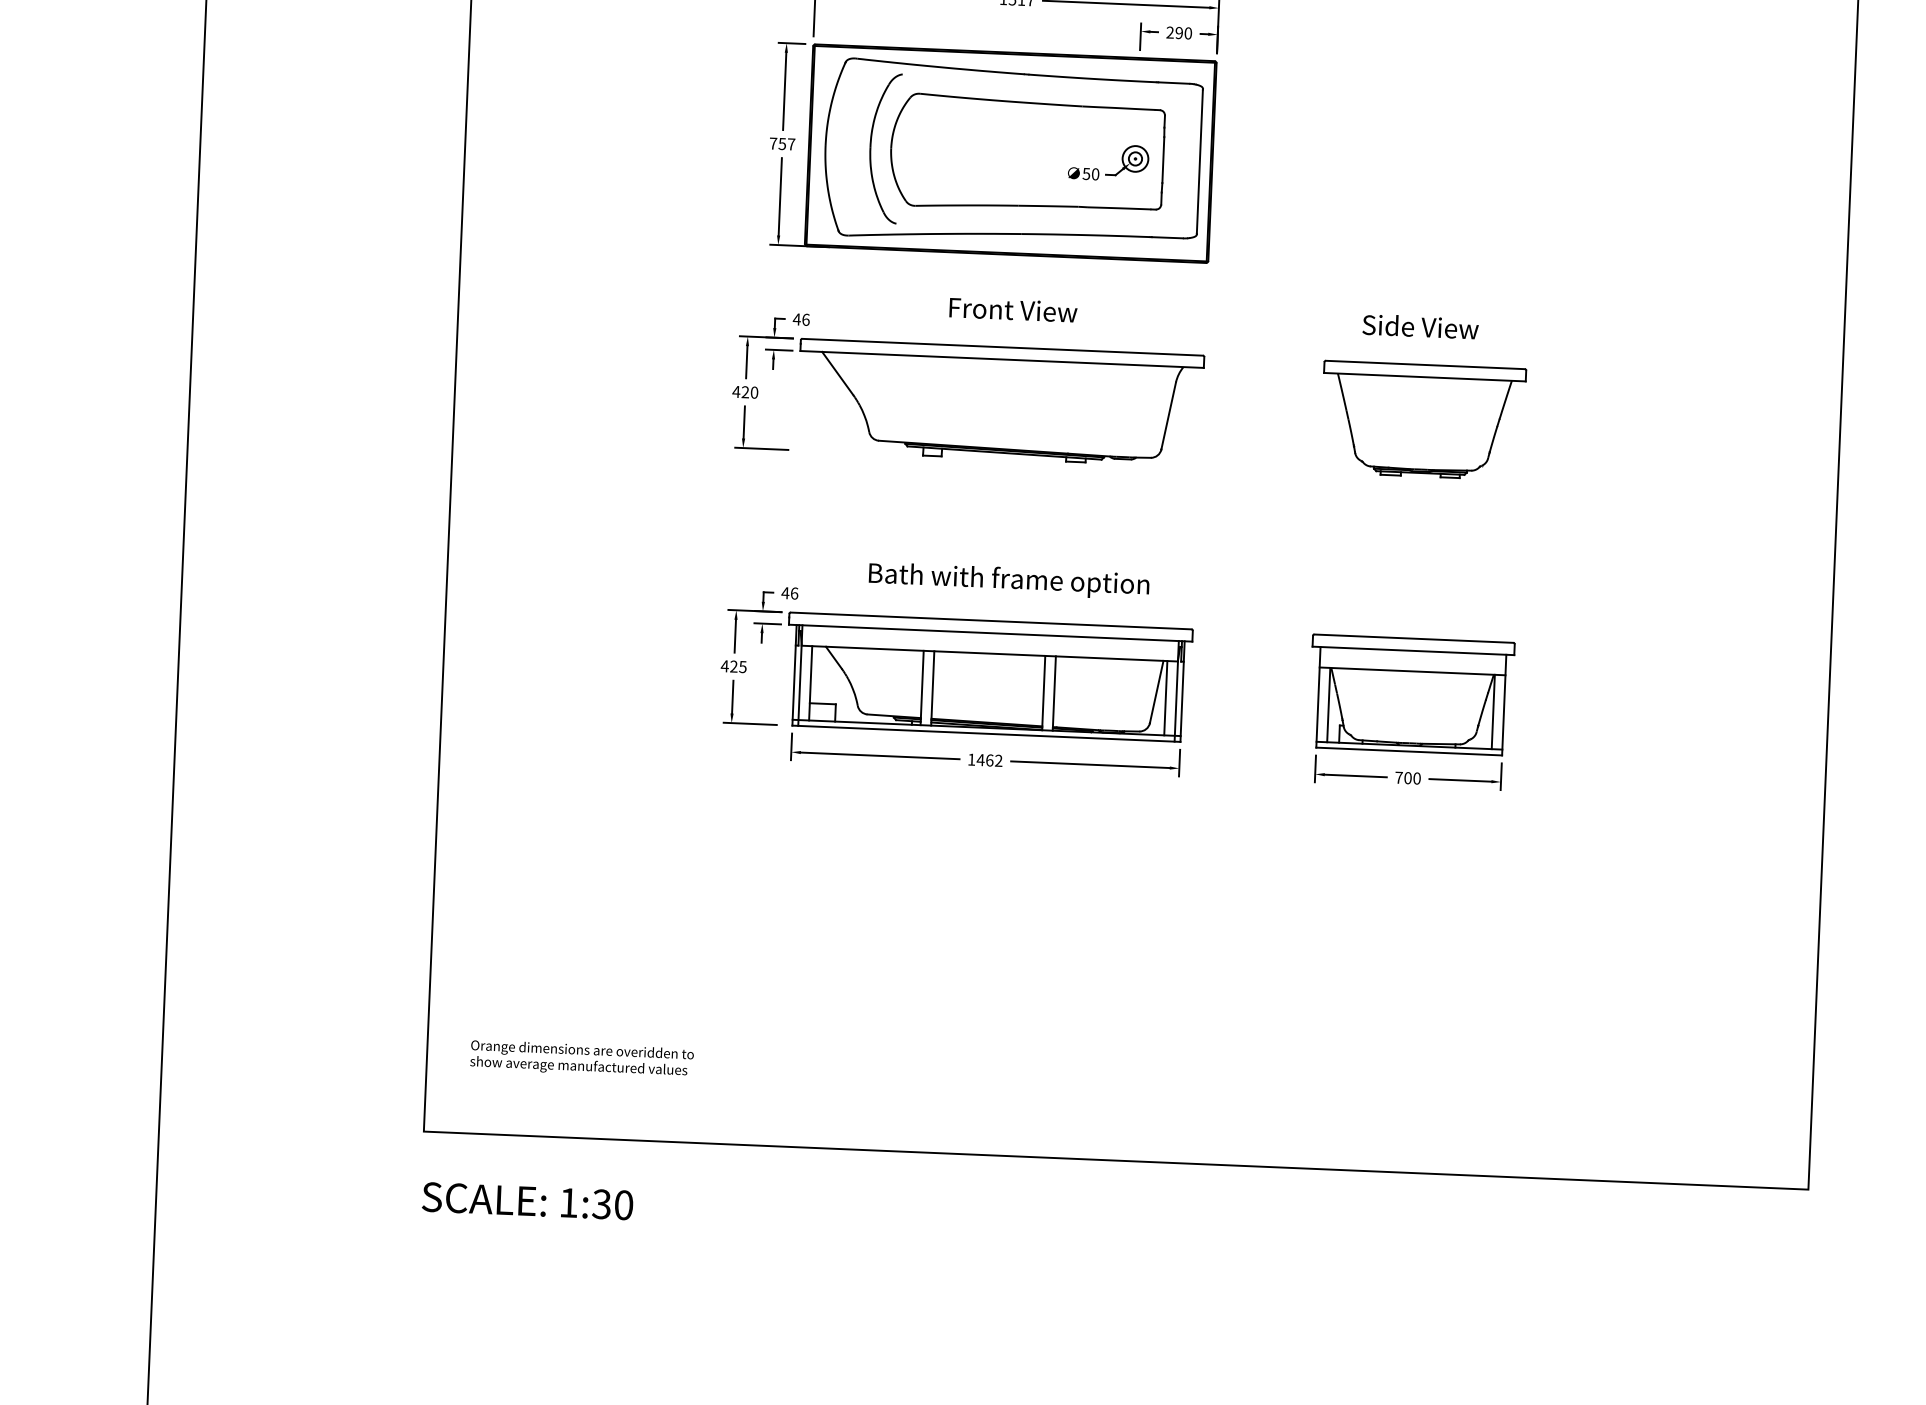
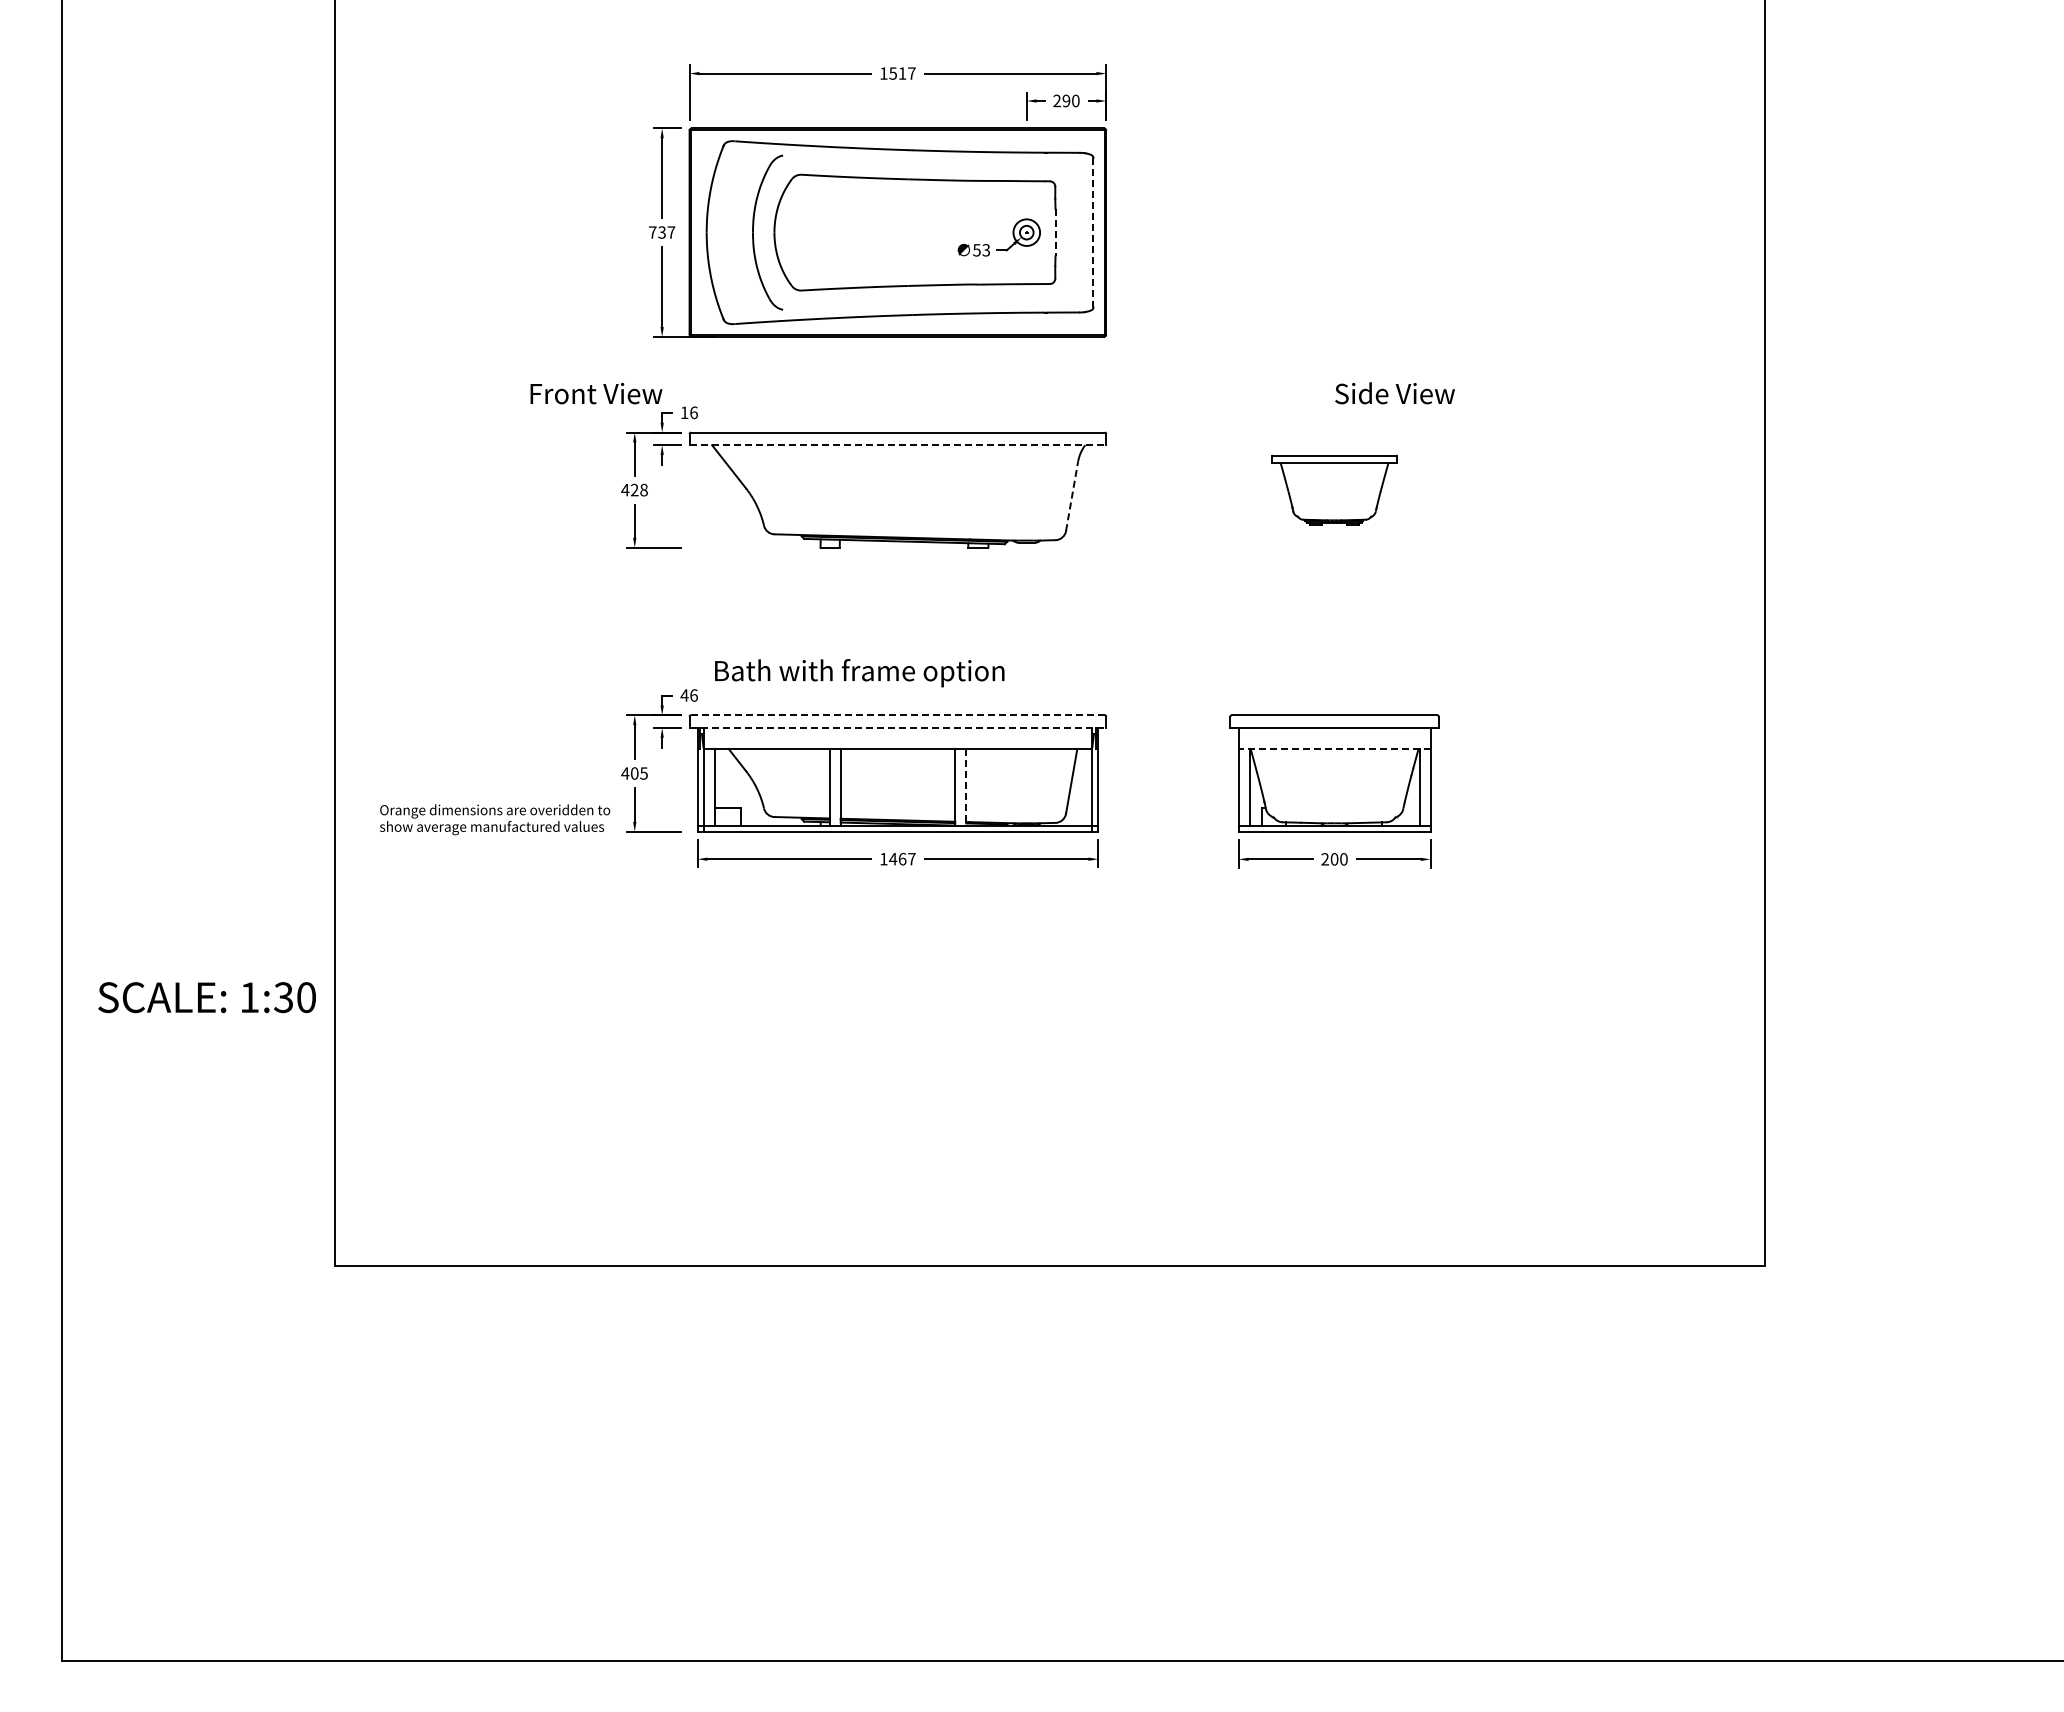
text: (781, 142) -> (661, 231), 757 -> 737
line: (1163, 159) -> (1055, 232), solid -> dashed
line: (1200, 162) -> (1093, 233), solid -> dashed
text: (1095, 174) -> (986, 250), 50 -> 53
text: (1013, 309) -> (596, 393), moved
text: (796, 319) -> (684, 412), 46 -> 16
text: (1420, 326) -> (1394, 393), moved
line: (1002, 359) -> (898, 445), solid -> dashed
text: (753, 393) -> (643, 490), 420 -> 428
line: (1169, 415) -> (1072, 495), solid -> dashed
part: (1422, 420) -> (1334, 489), size x0.6
text: (1008, 581) -> (859, 673), moved
line: (990, 621) -> (897, 715), solid -> dashed
line: (991, 632) -> (898, 727), solid -> dashed
text: (733, 666) -> (634, 773), 425 -> 405
line: (1412, 671) -> (1334, 749), solid -> dashed
line: (1054, 693) -> (966, 787), solid -> dashed
line: (1165, 698) -> (1081, 787), removed
text: (998, 760) -> (911, 858), 1462 -> 1467
text: (1399, 777) -> (1325, 859), 700 -> 200
text: (582, 1058) -> (495, 819), moved
text: (527, 1201) -> (206, 997), moved

